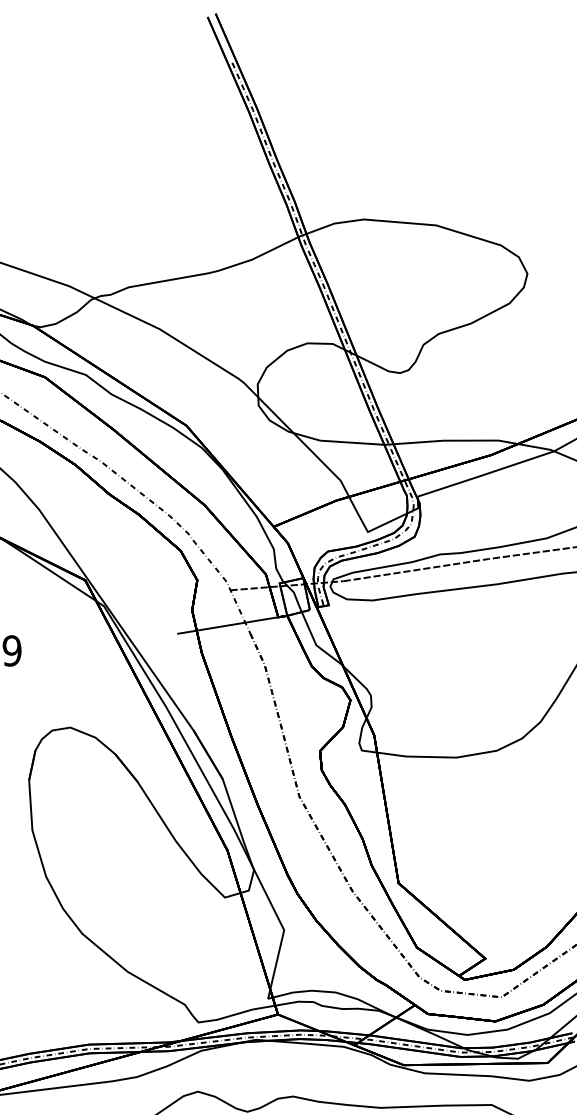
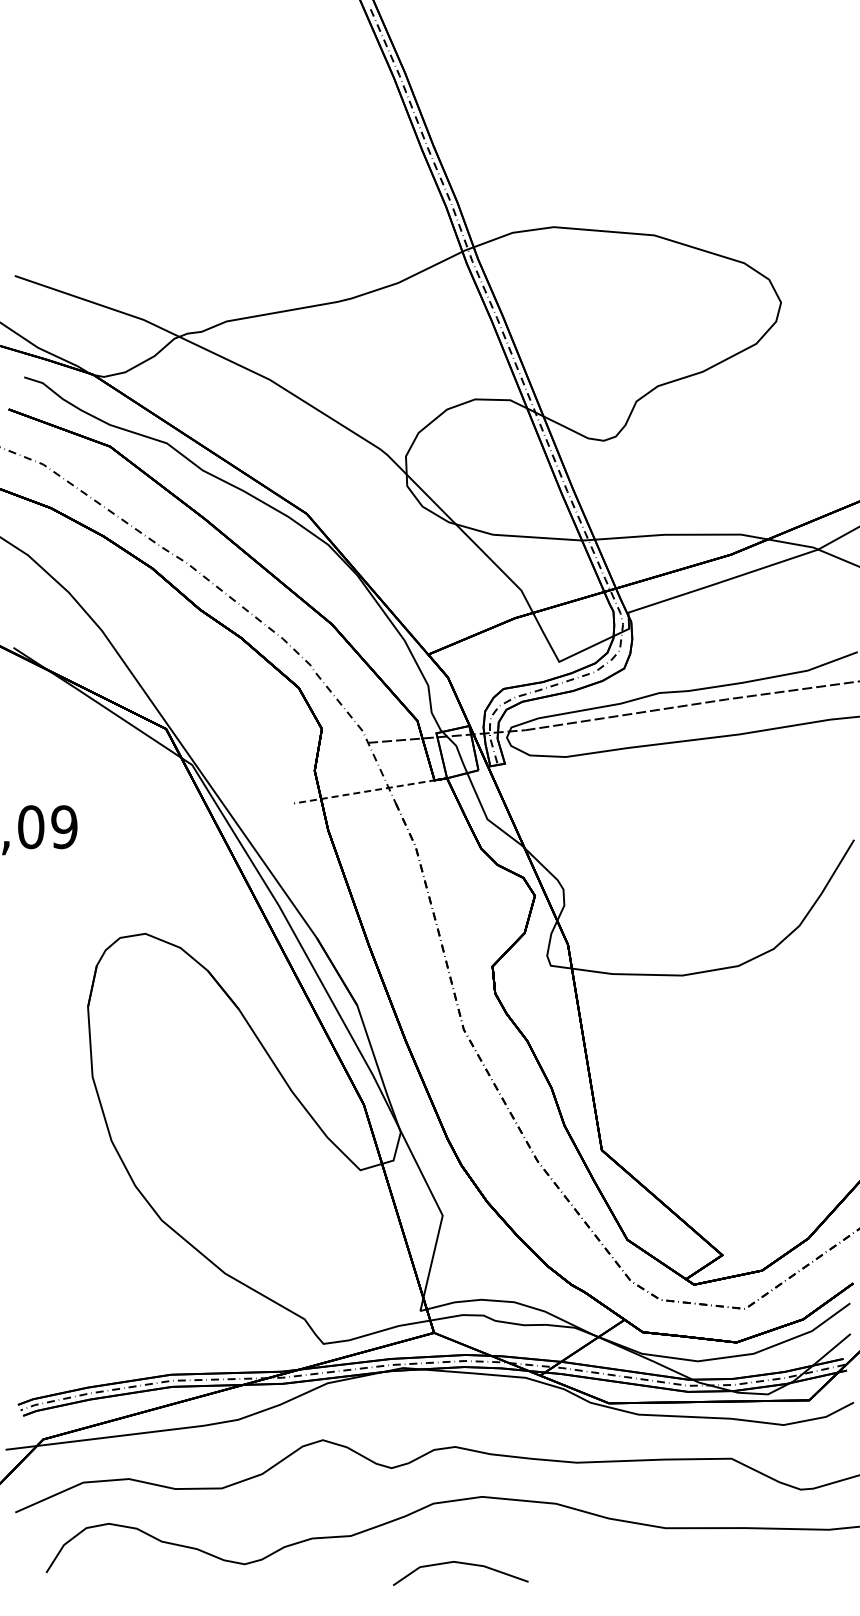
line: (232, 624) -> (371, 790), solid -> dashed

